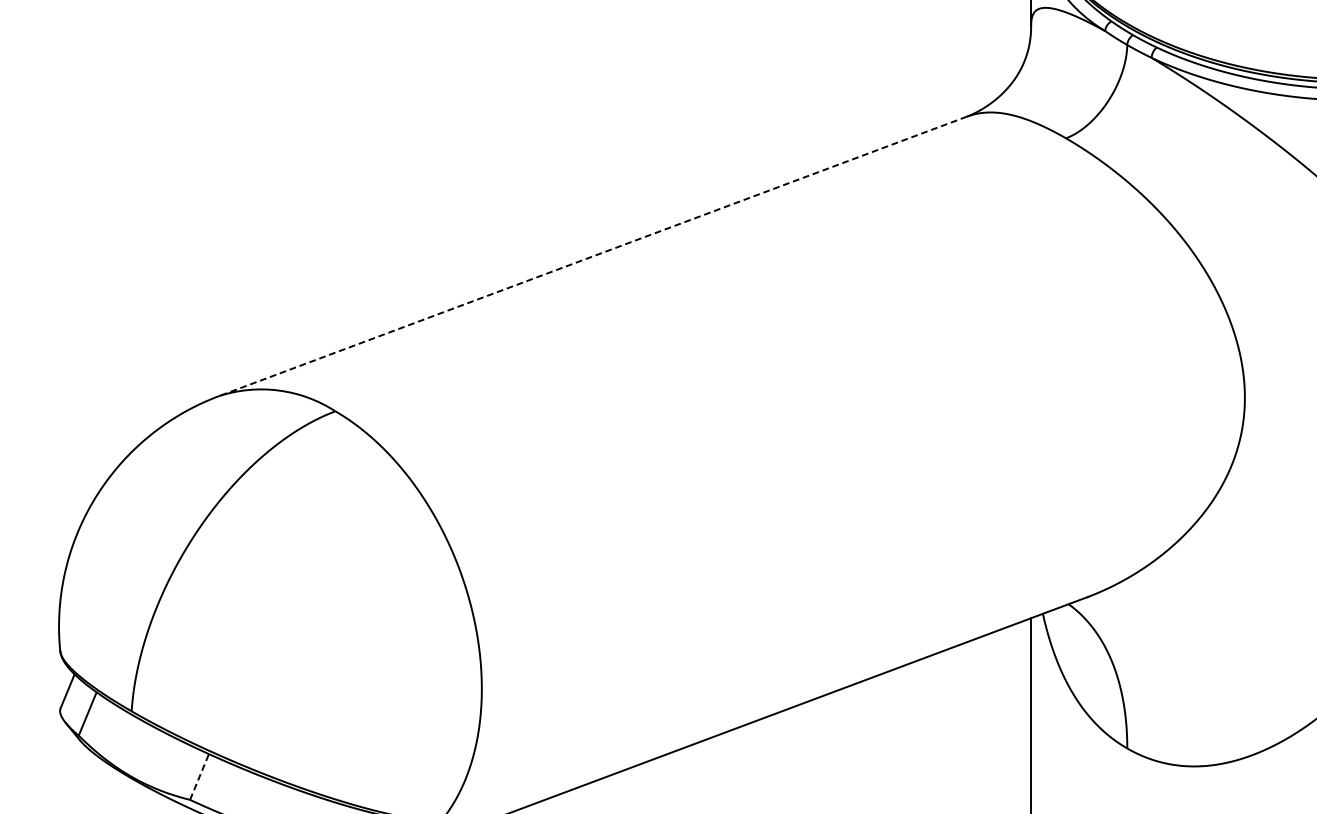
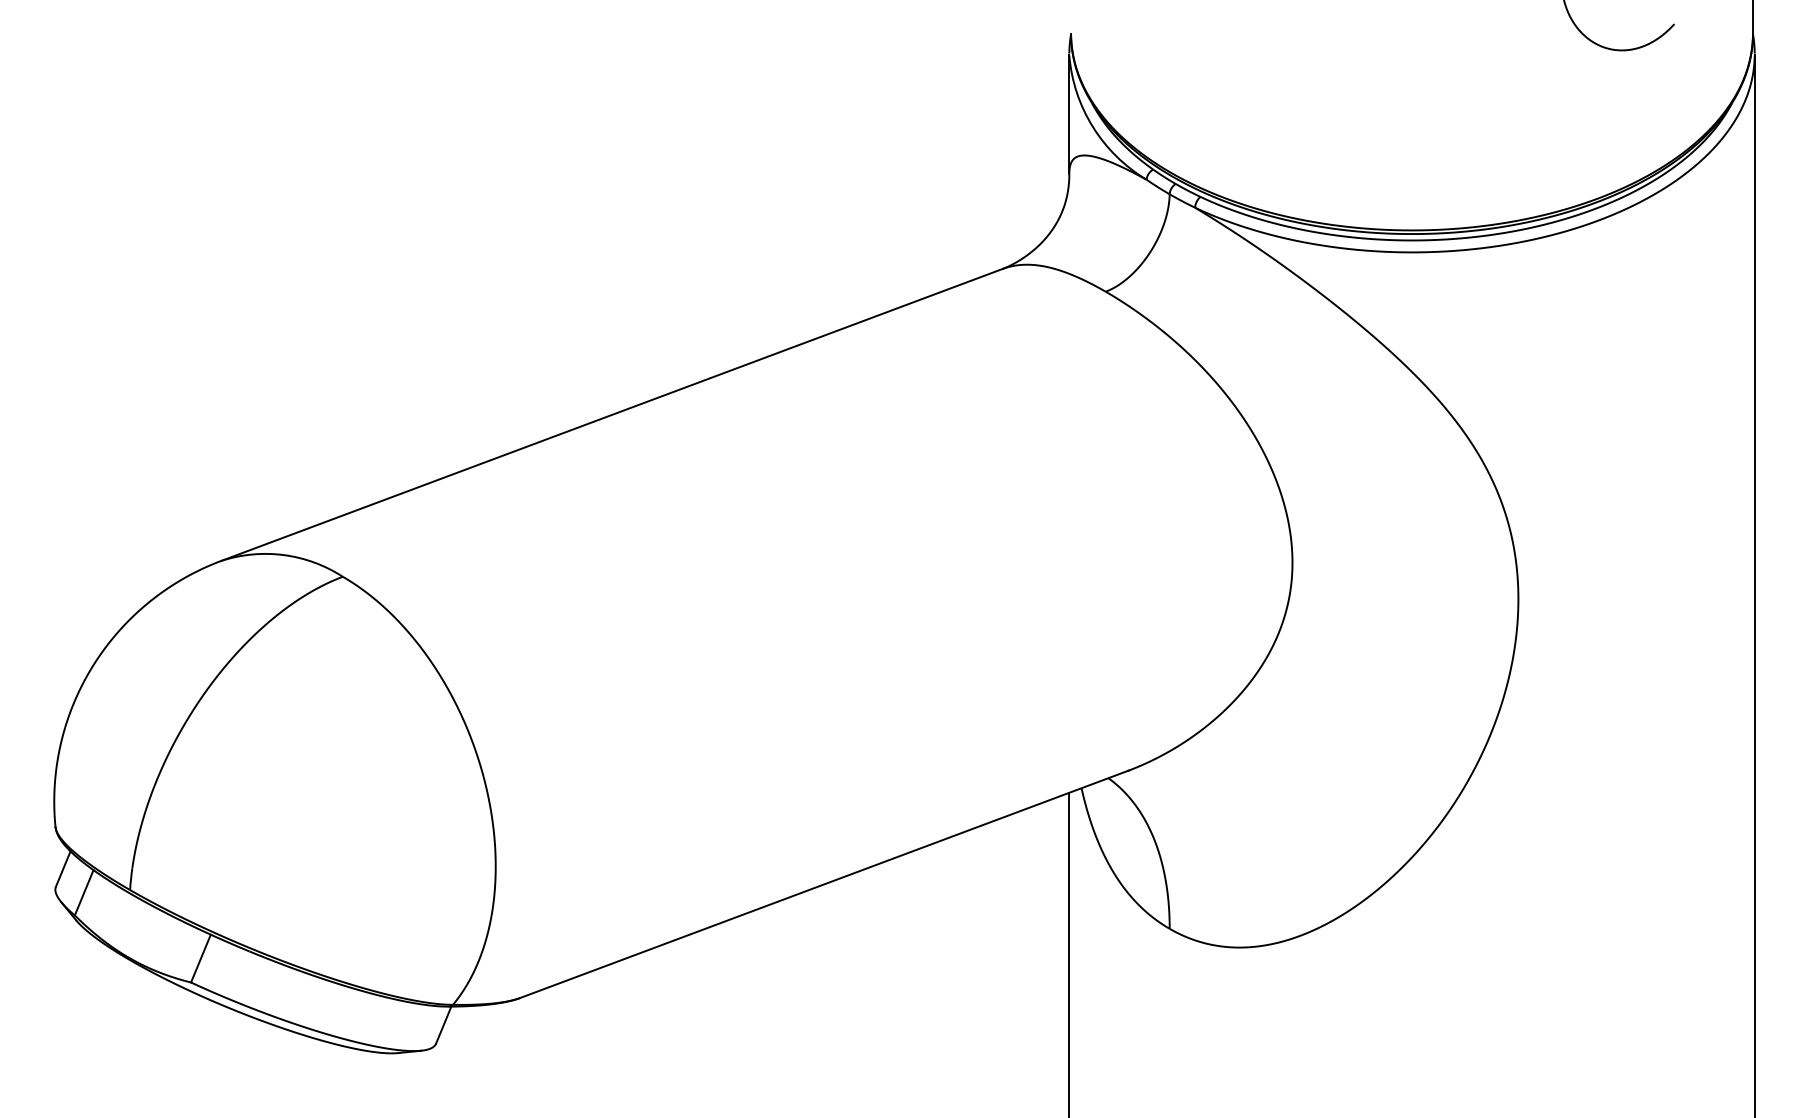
line: (592, 256) -> (611, 415), dashed -> solid
line: (199, 776) -> (200, 958), dashed -> solid

